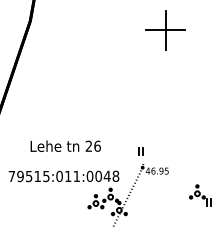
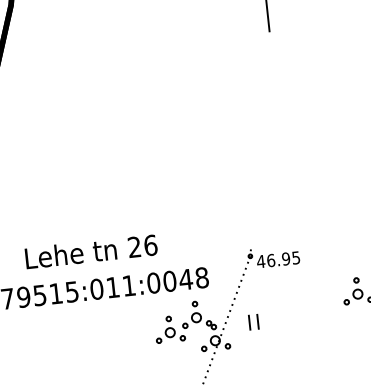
text: (65, 145) -> (90, 250), moved
part: (140, 151) -> (253, 321), moved

